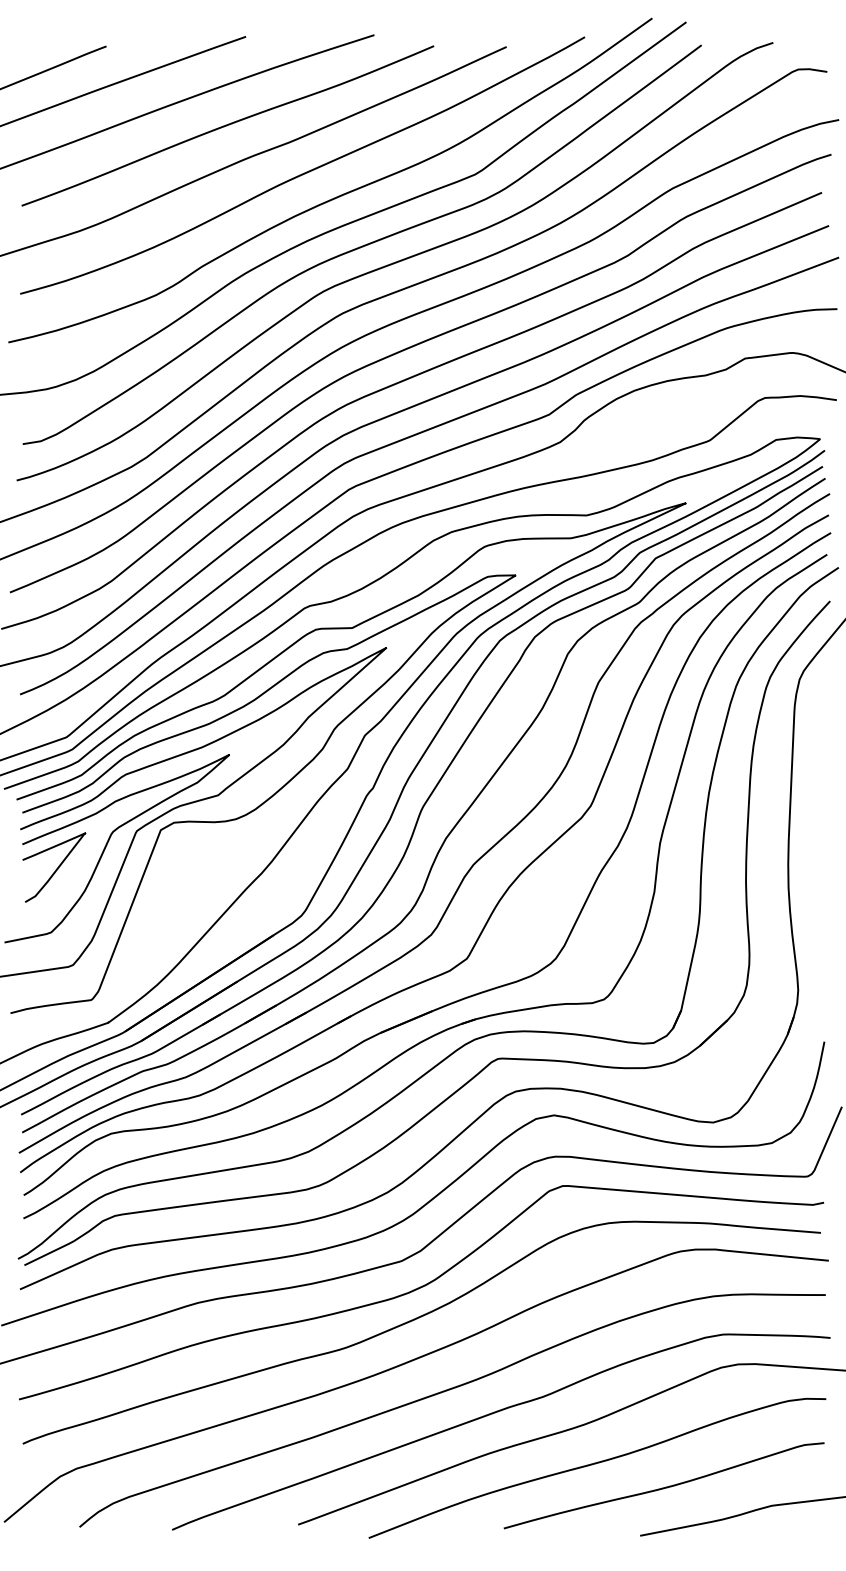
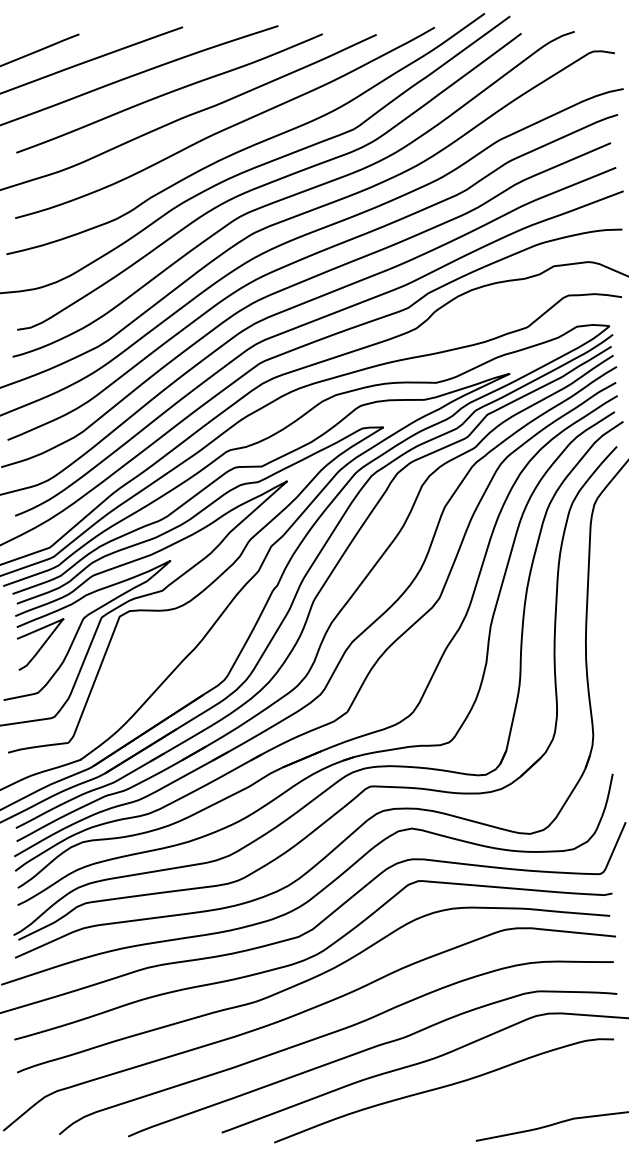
curve: (663, 1487) -> (493, 1105), removed

